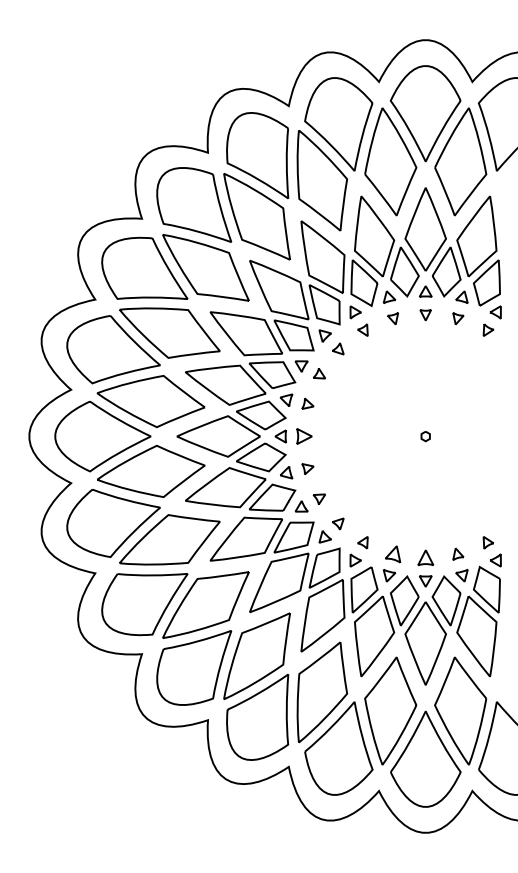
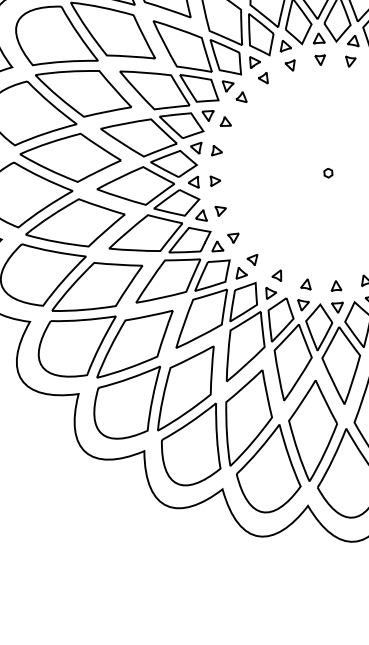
part: (304, 436) -> (215, 181), size x0.71
part: (392, 553) -> (305, 284), size x0.71
part: (425, 557) -> (336, 285), size x0.71

